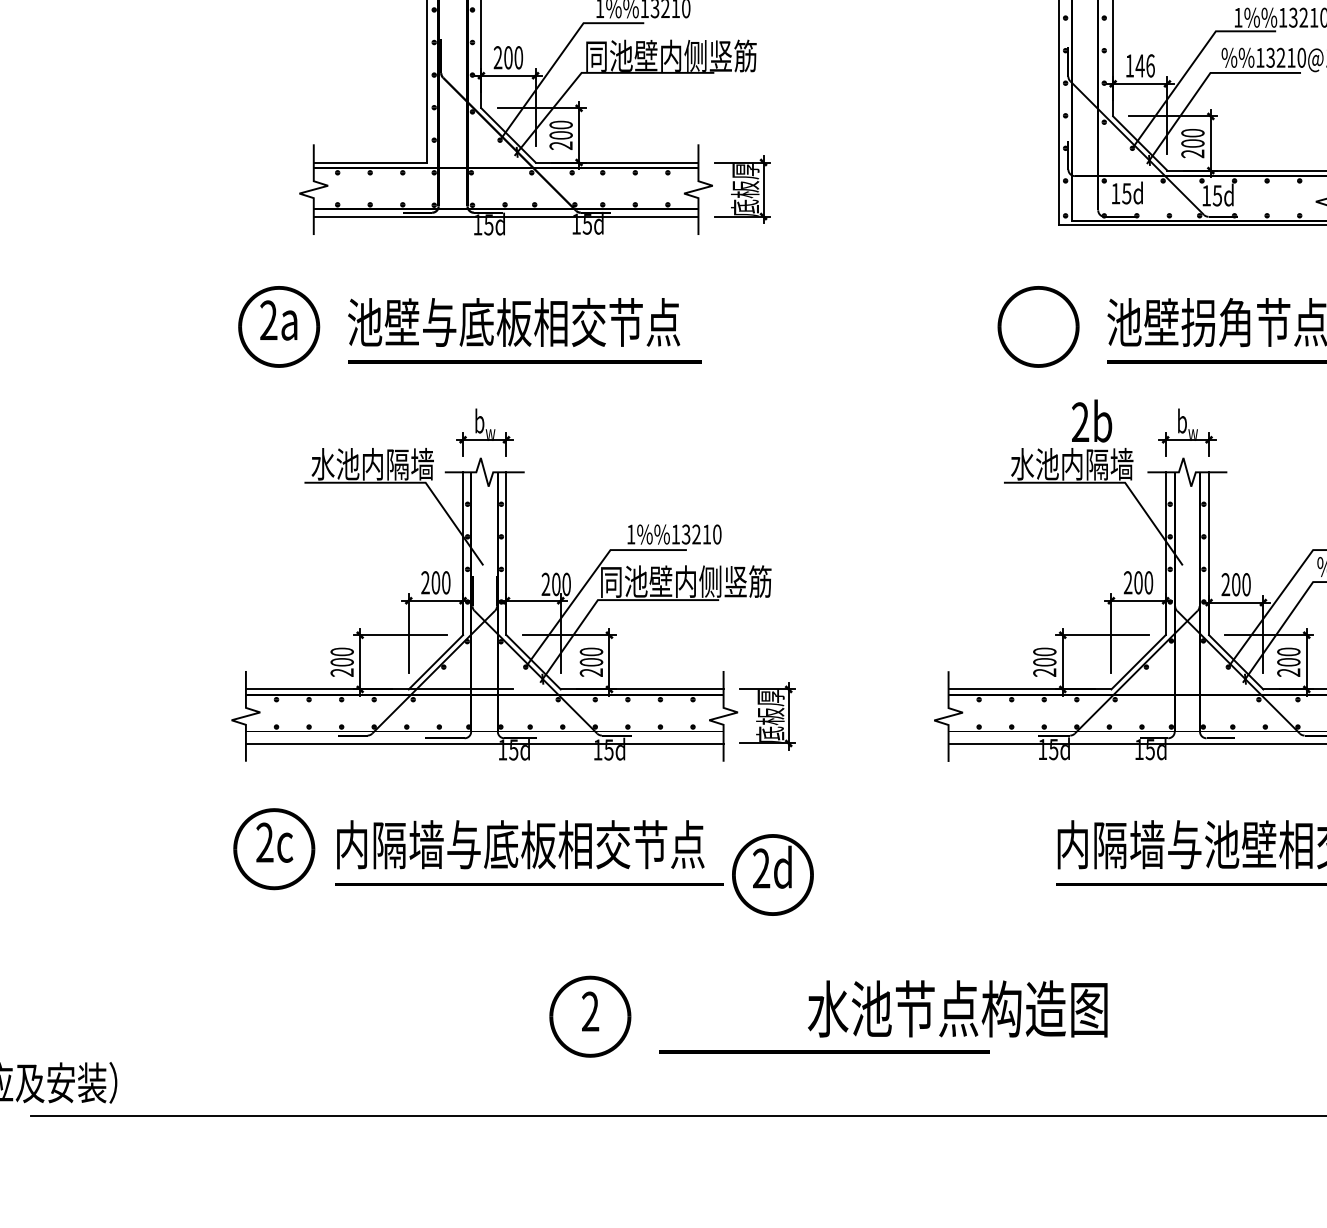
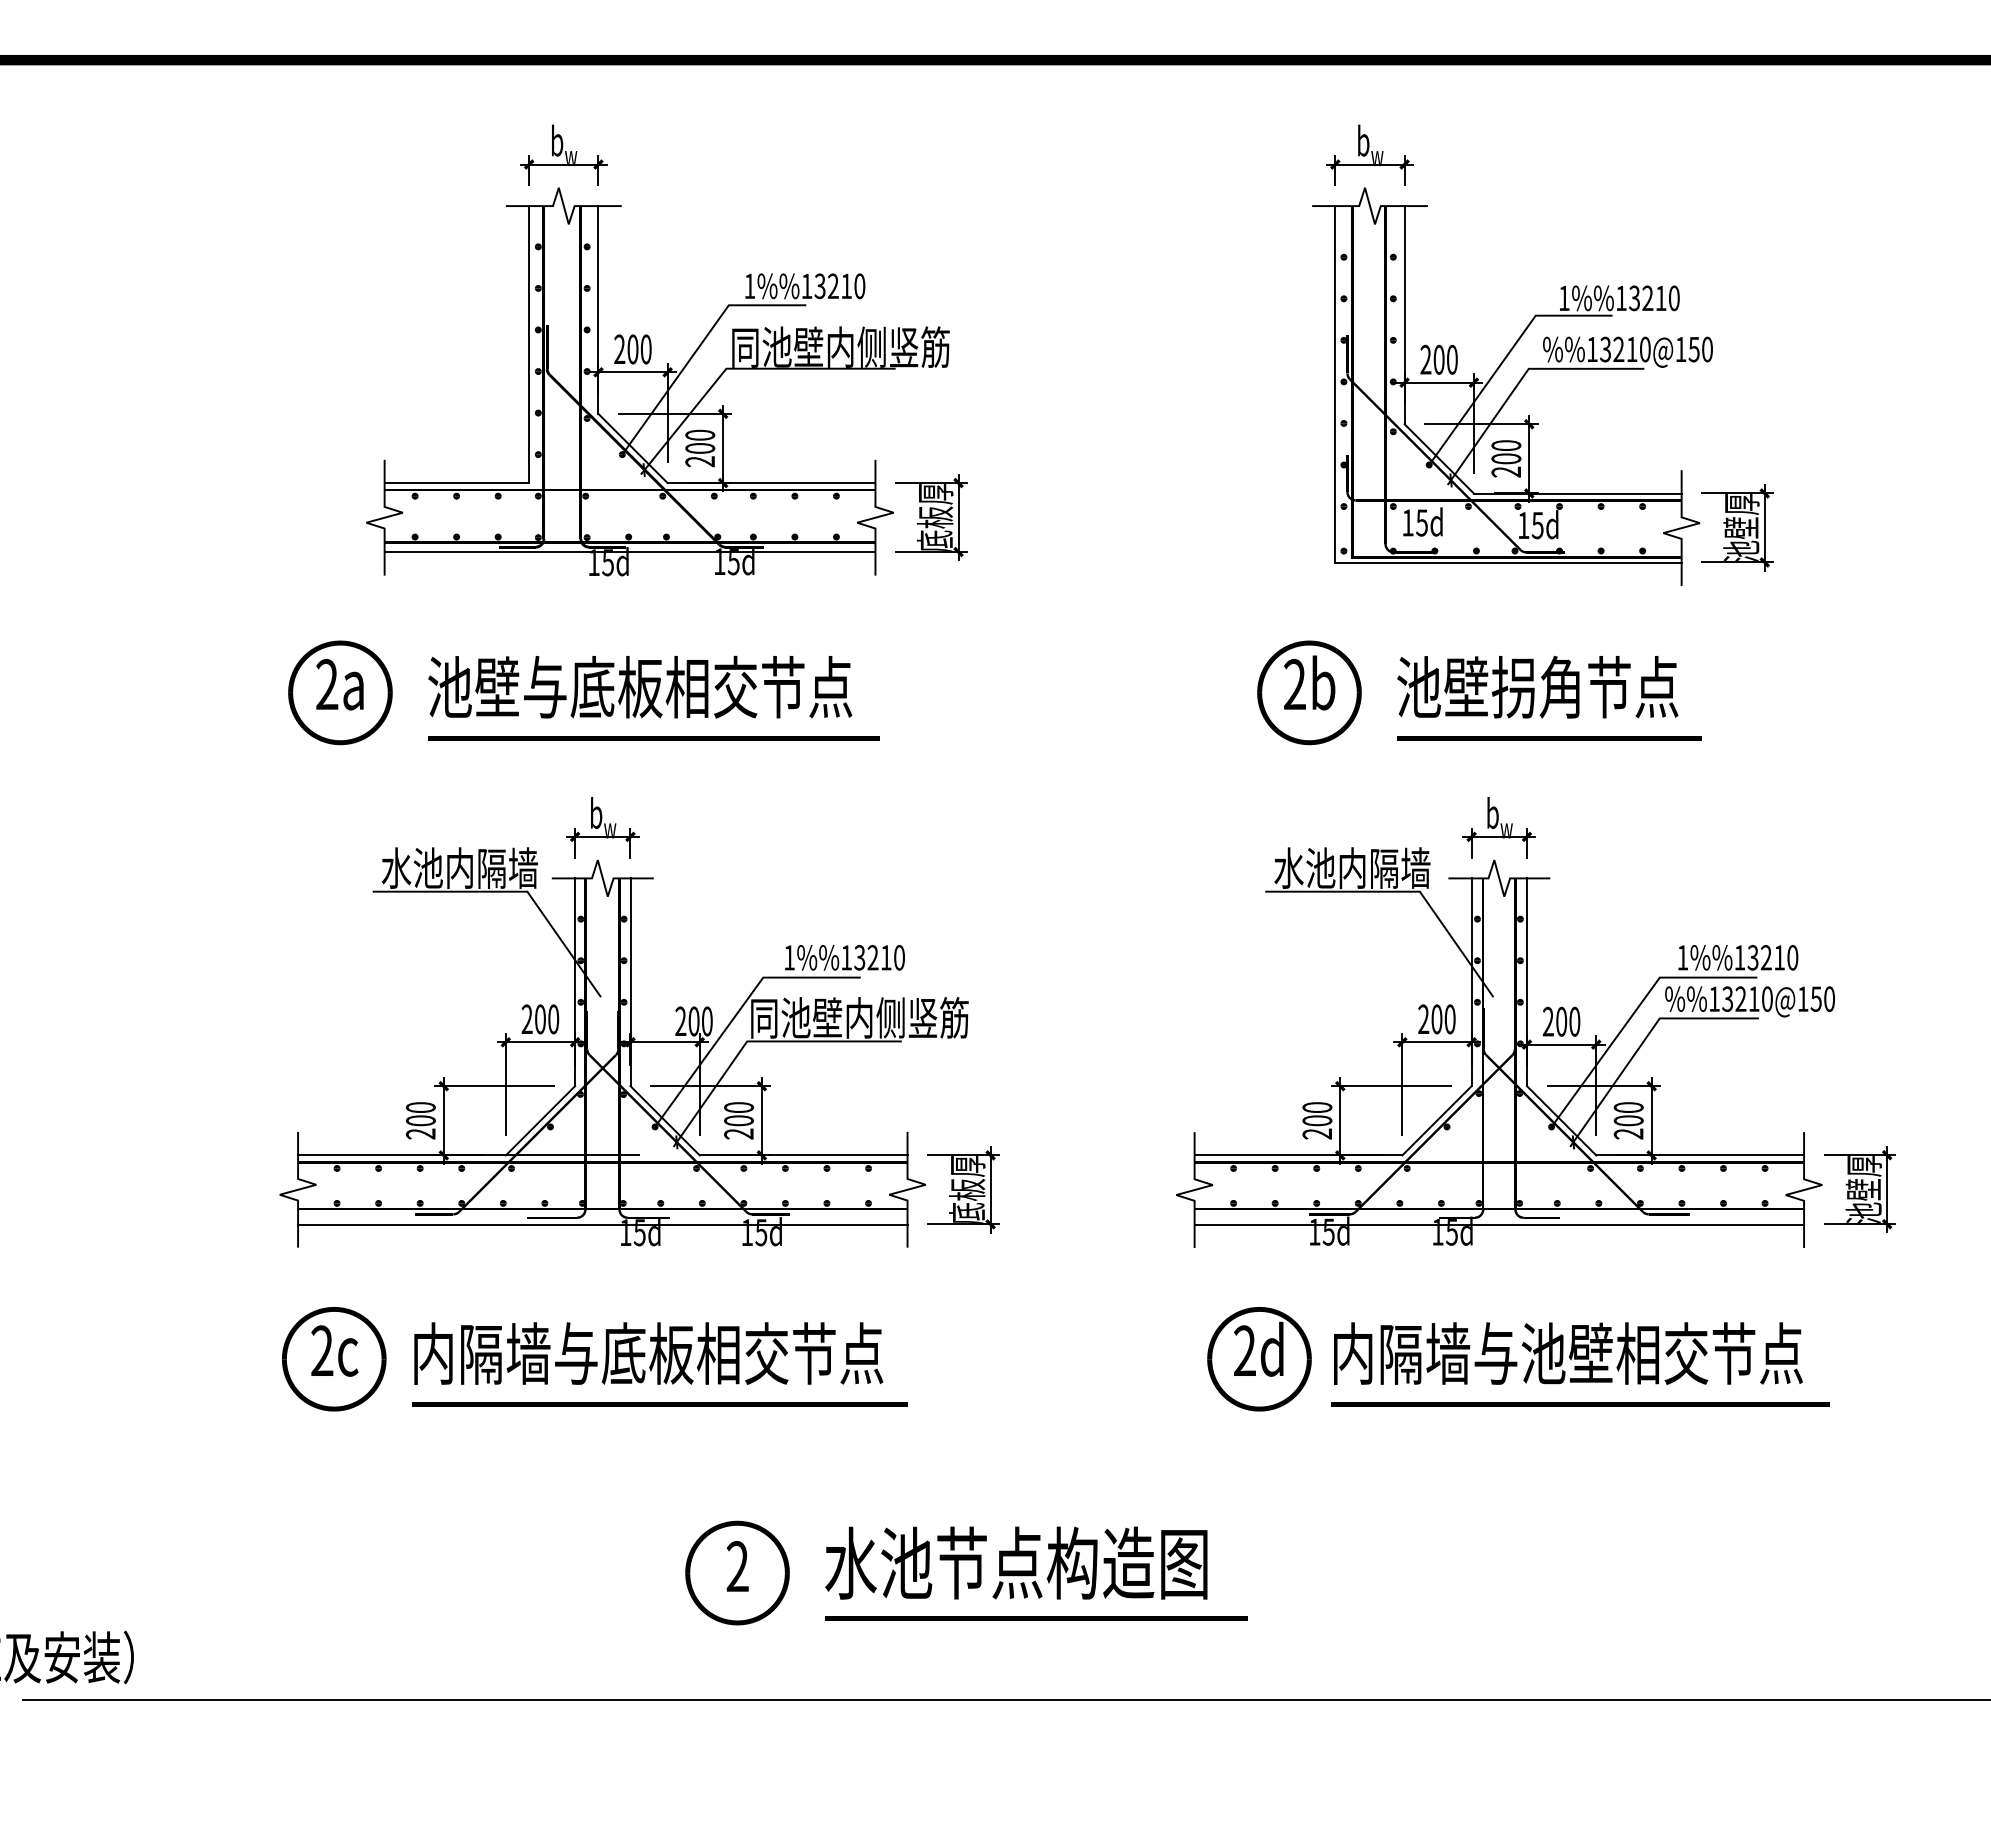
text: (1139, 65) -> (1438, 359), 146 -> 200
text: (1091, 420) -> (1309, 682), moved
text: (772, 875) -> (1259, 1359), moved
text: (957, 1008) -> (1016, 1562), moved

